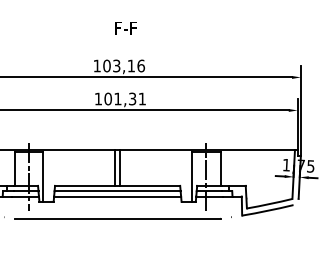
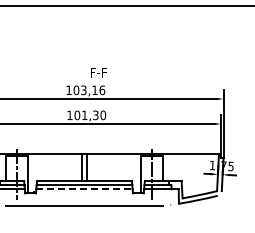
text: (125, 28) -> (98, 72), moved
text: (142, 99) -> (103, 115), 101,31 -> 101,30
line: (118, 196) -> (85, 189), solid -> dashed

